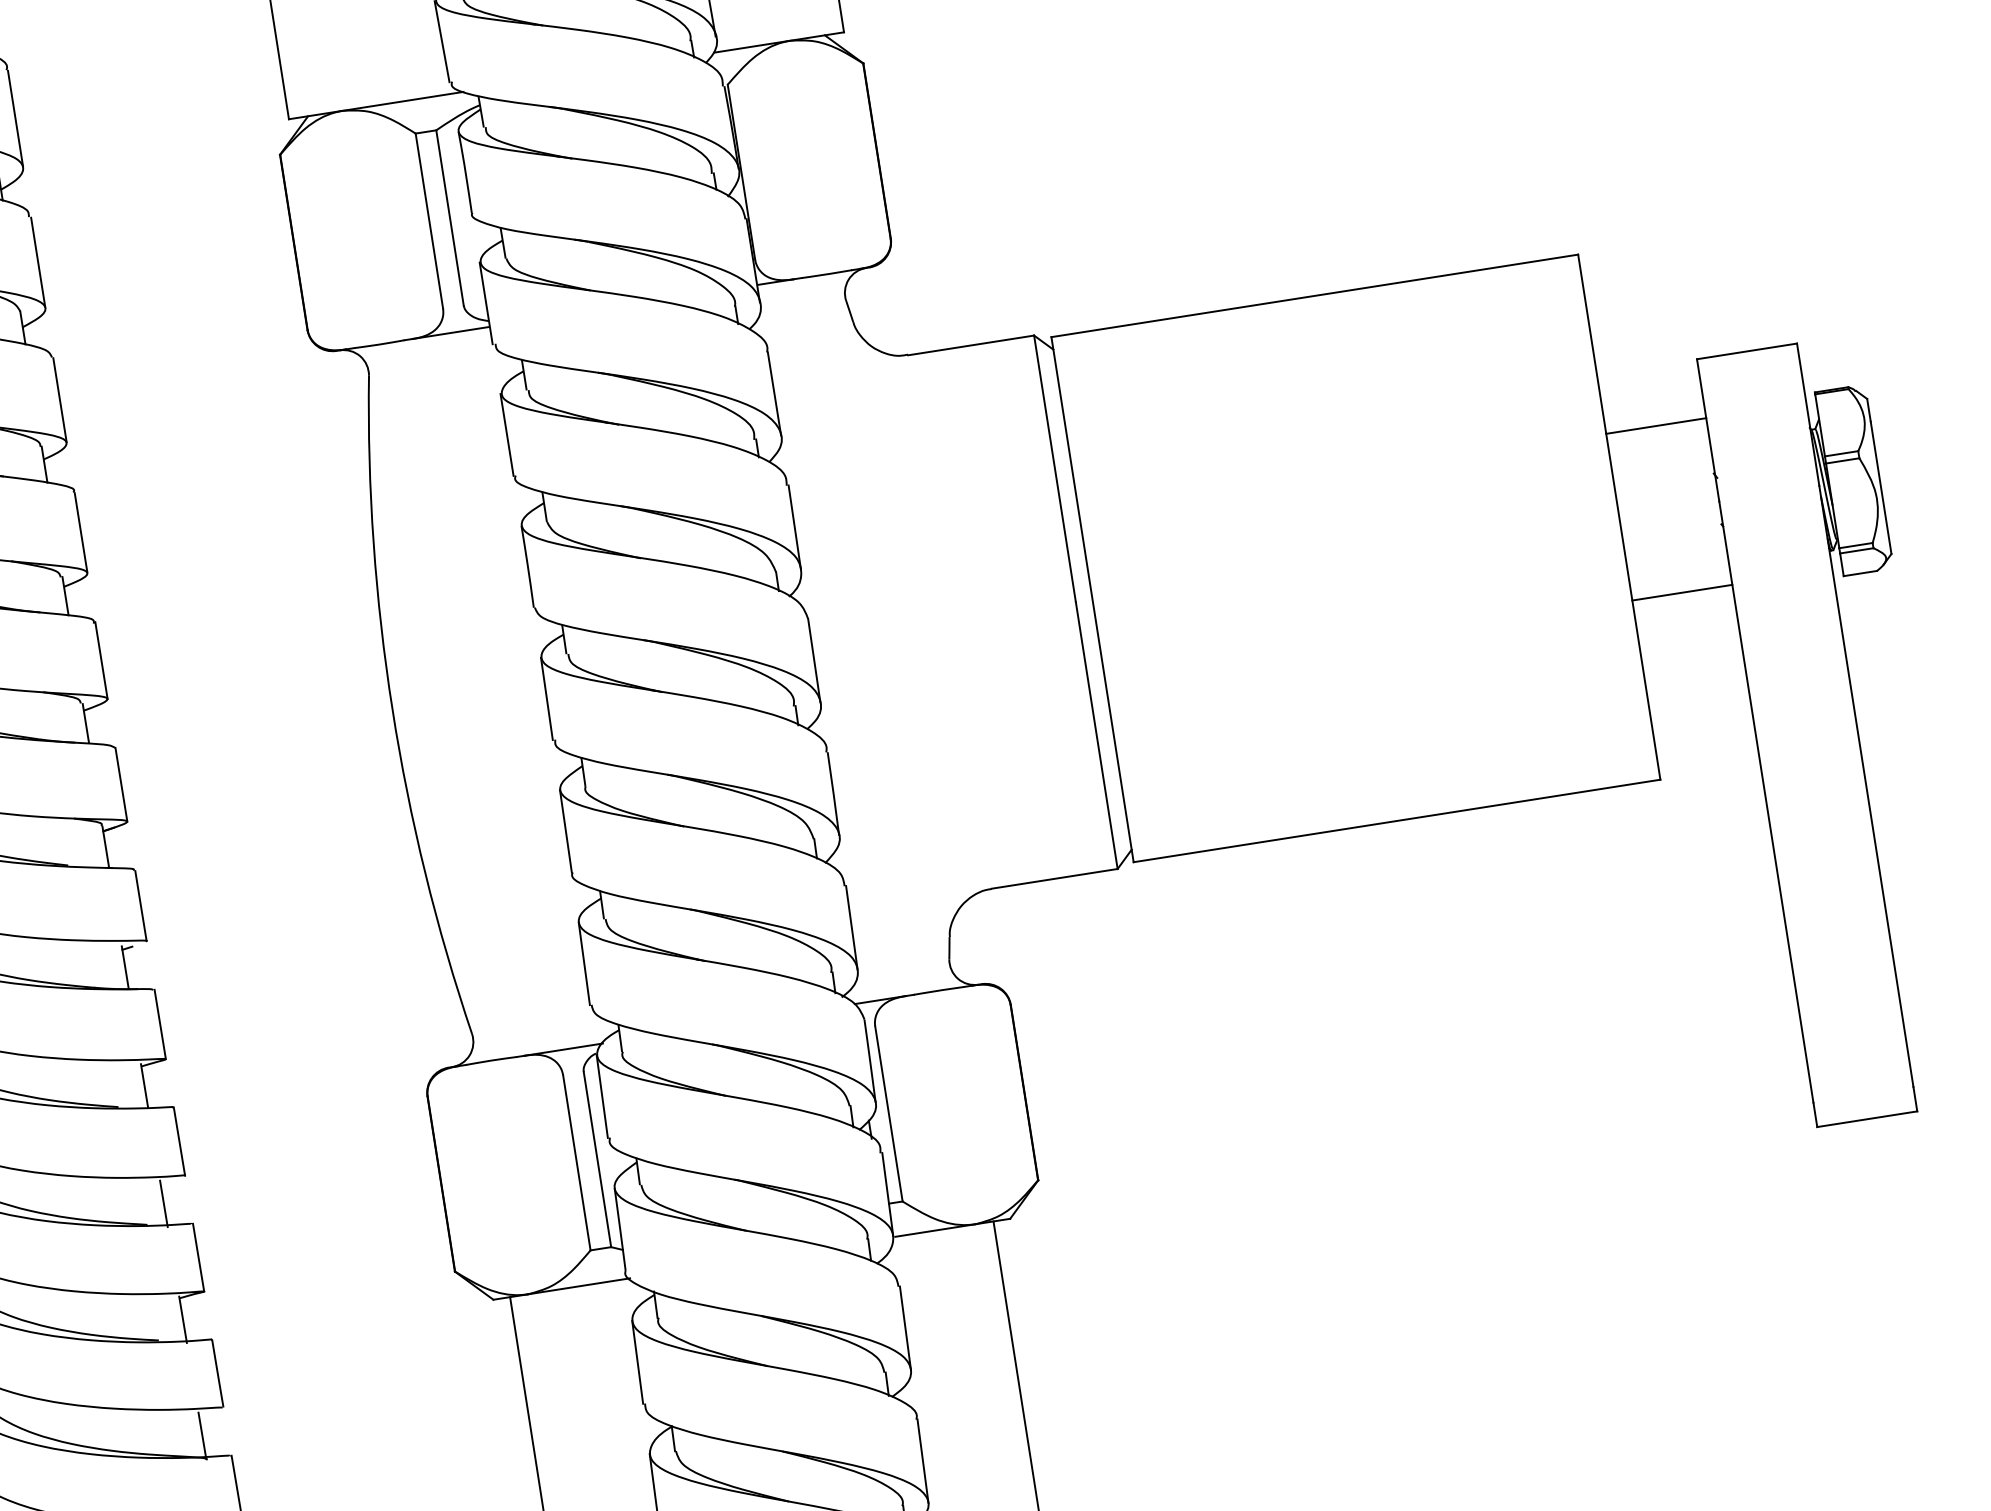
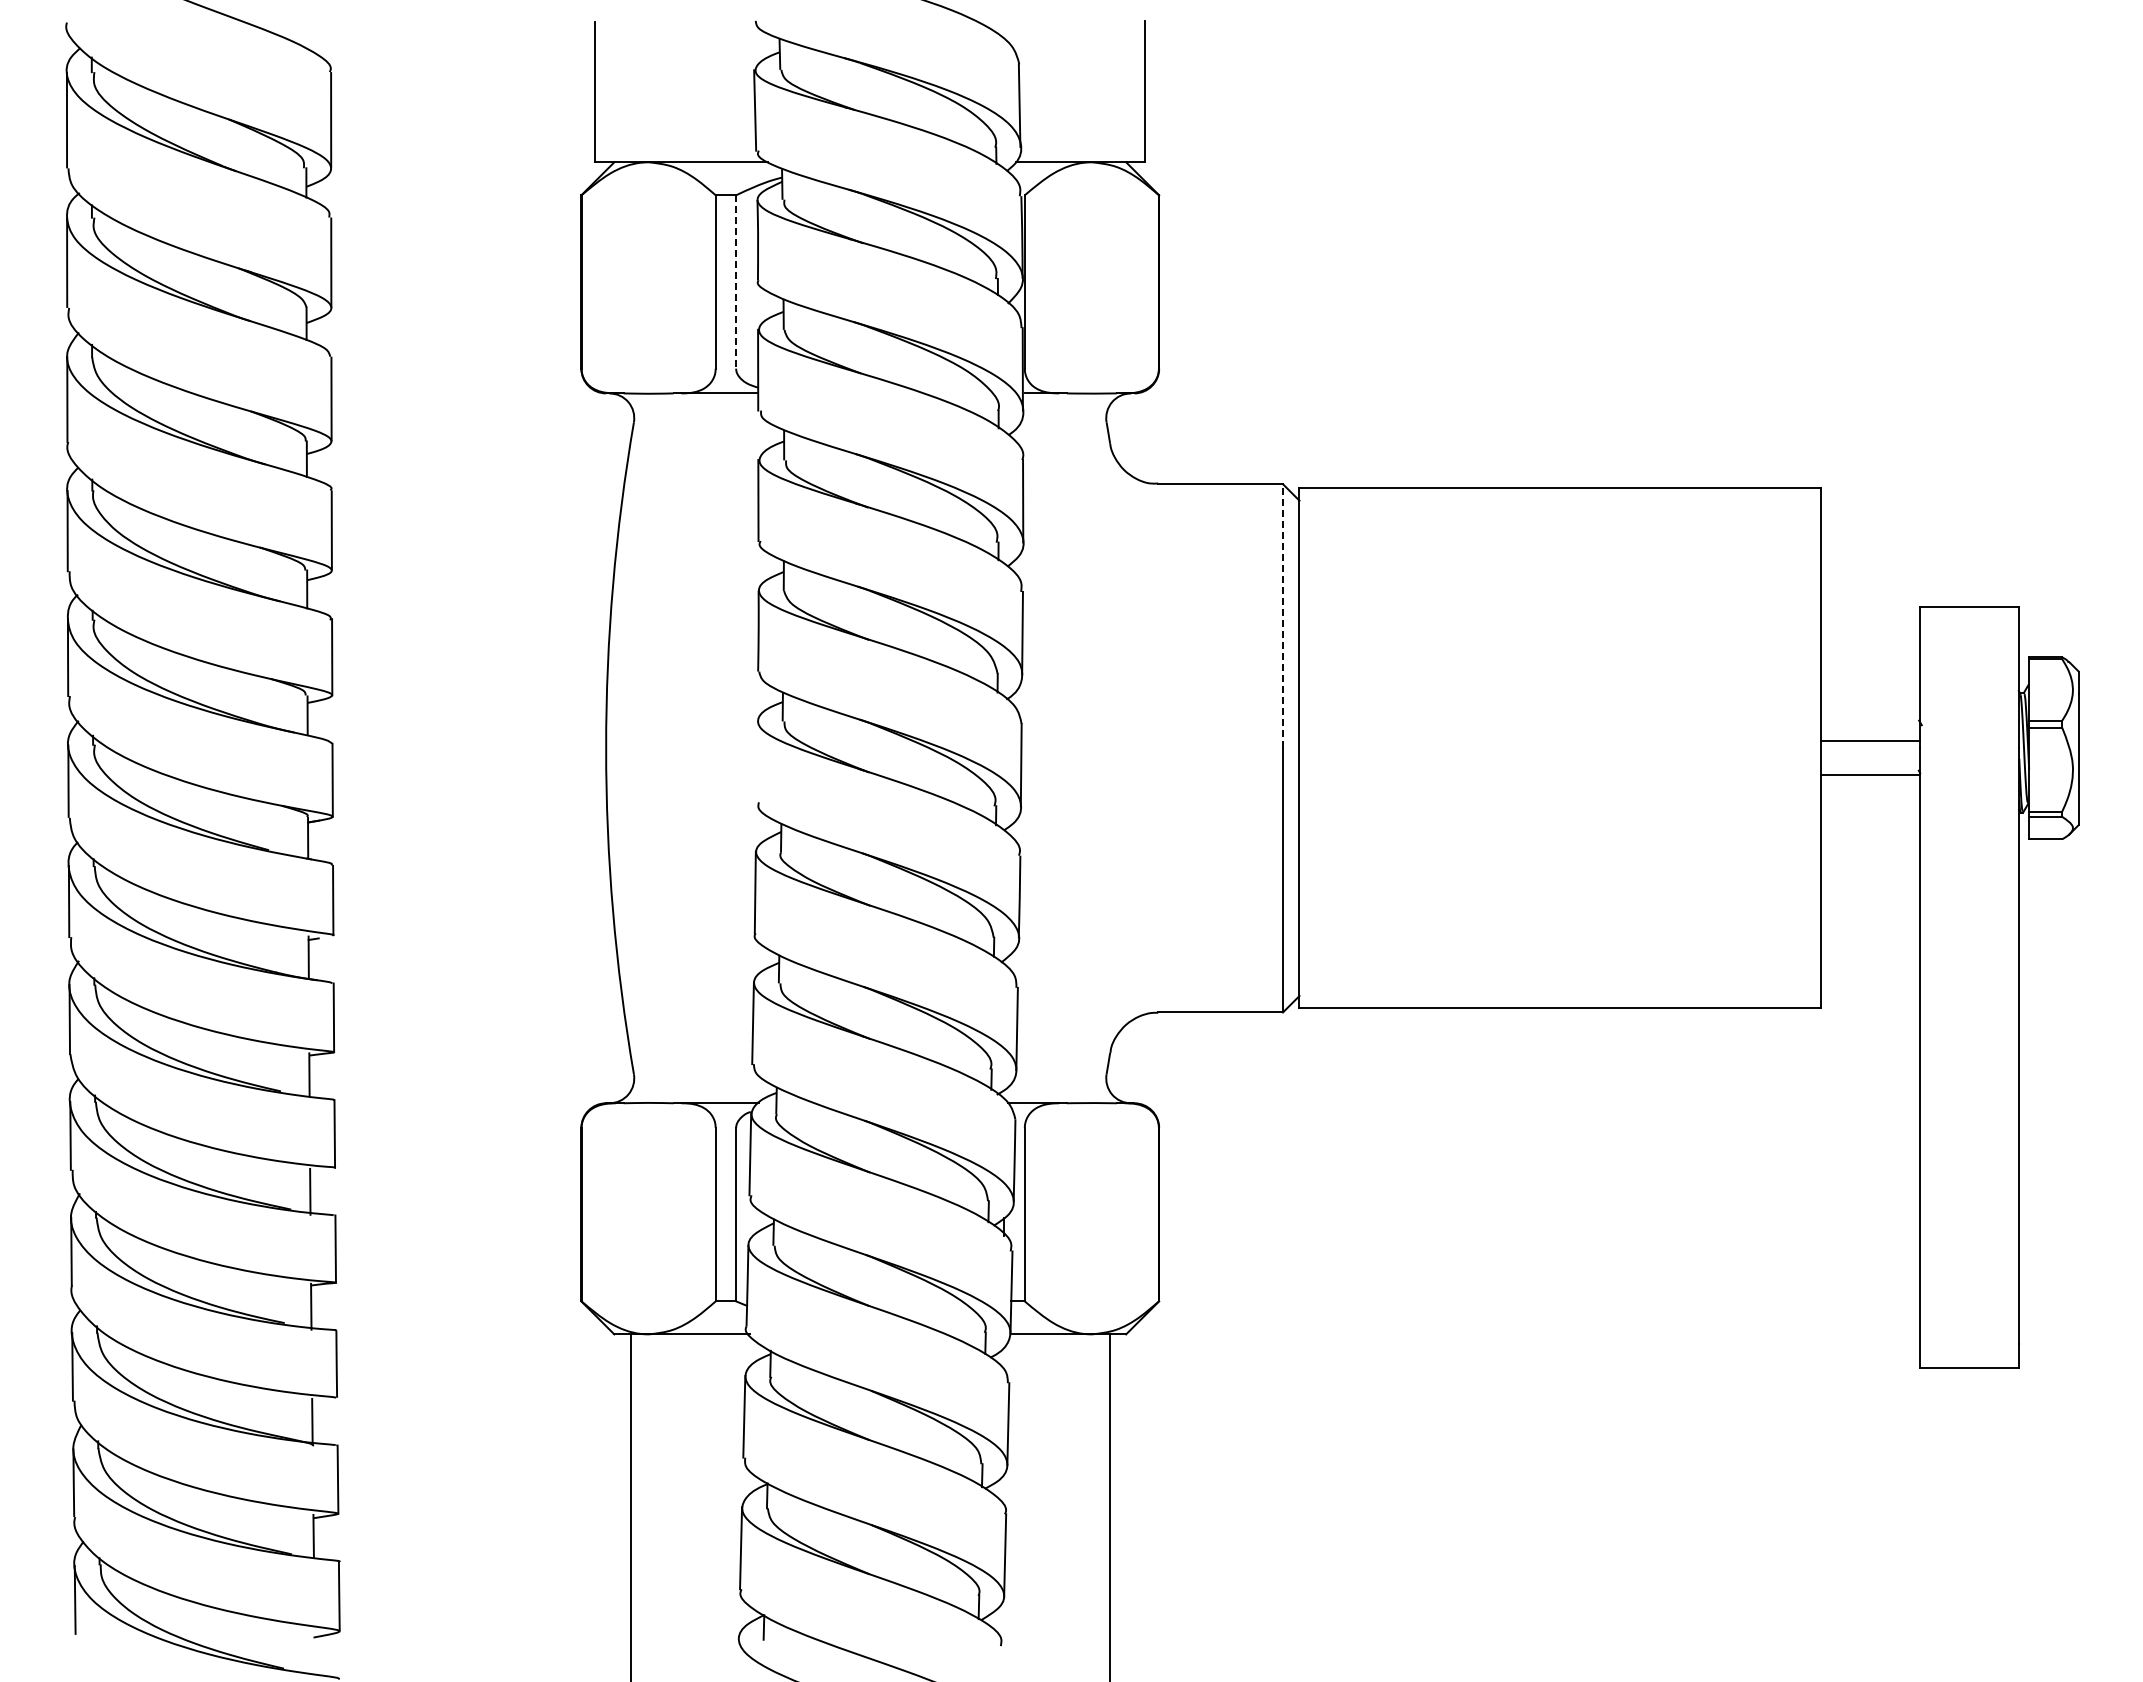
line: (450, 217) -> (736, 281), solid -> dashed
line: (1656, 425) -> (1870, 740), moved
line: (1054, 468) -> (1282, 615), solid -> dashed
line: (1682, 592) -> (1870, 774), moved
line: (546, 698) -> (756, 761), removed

